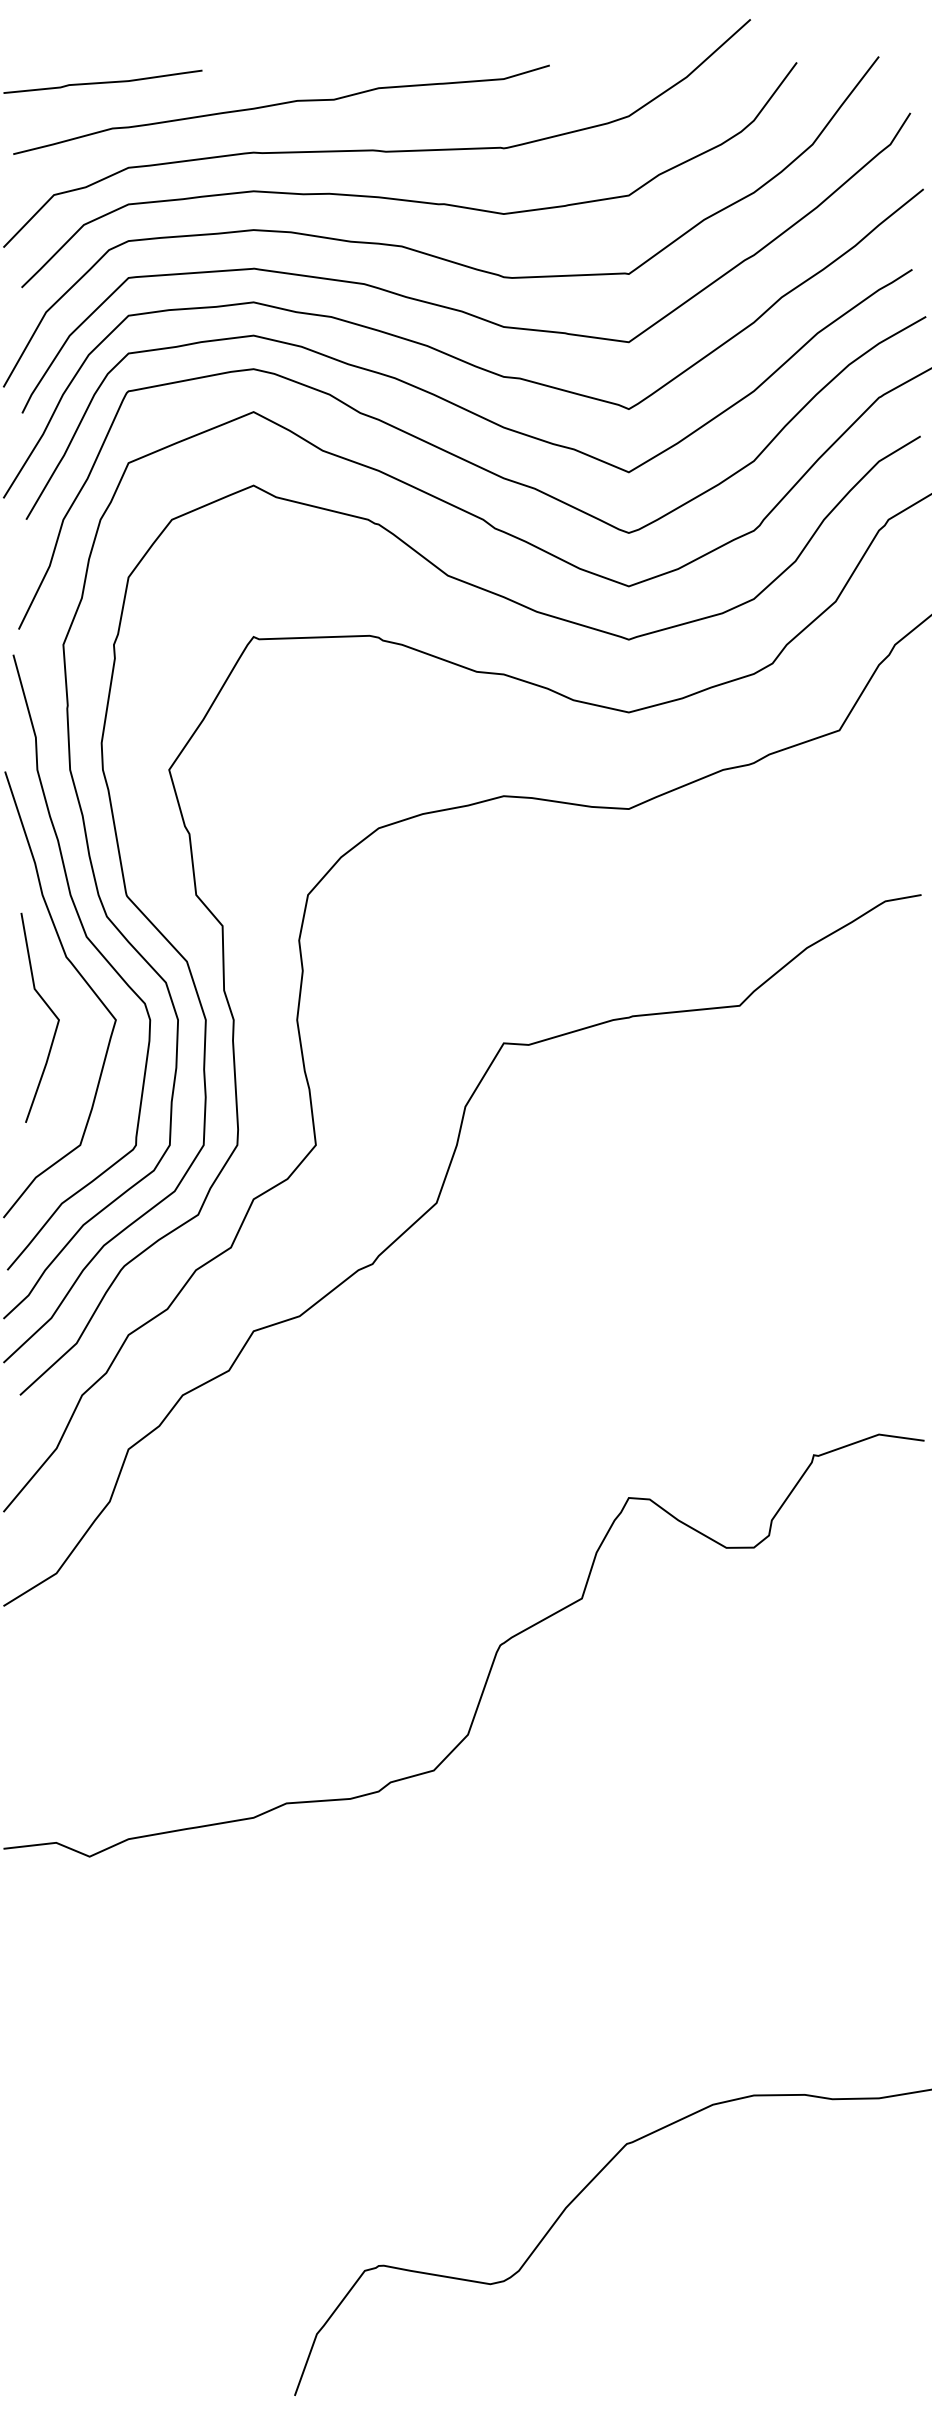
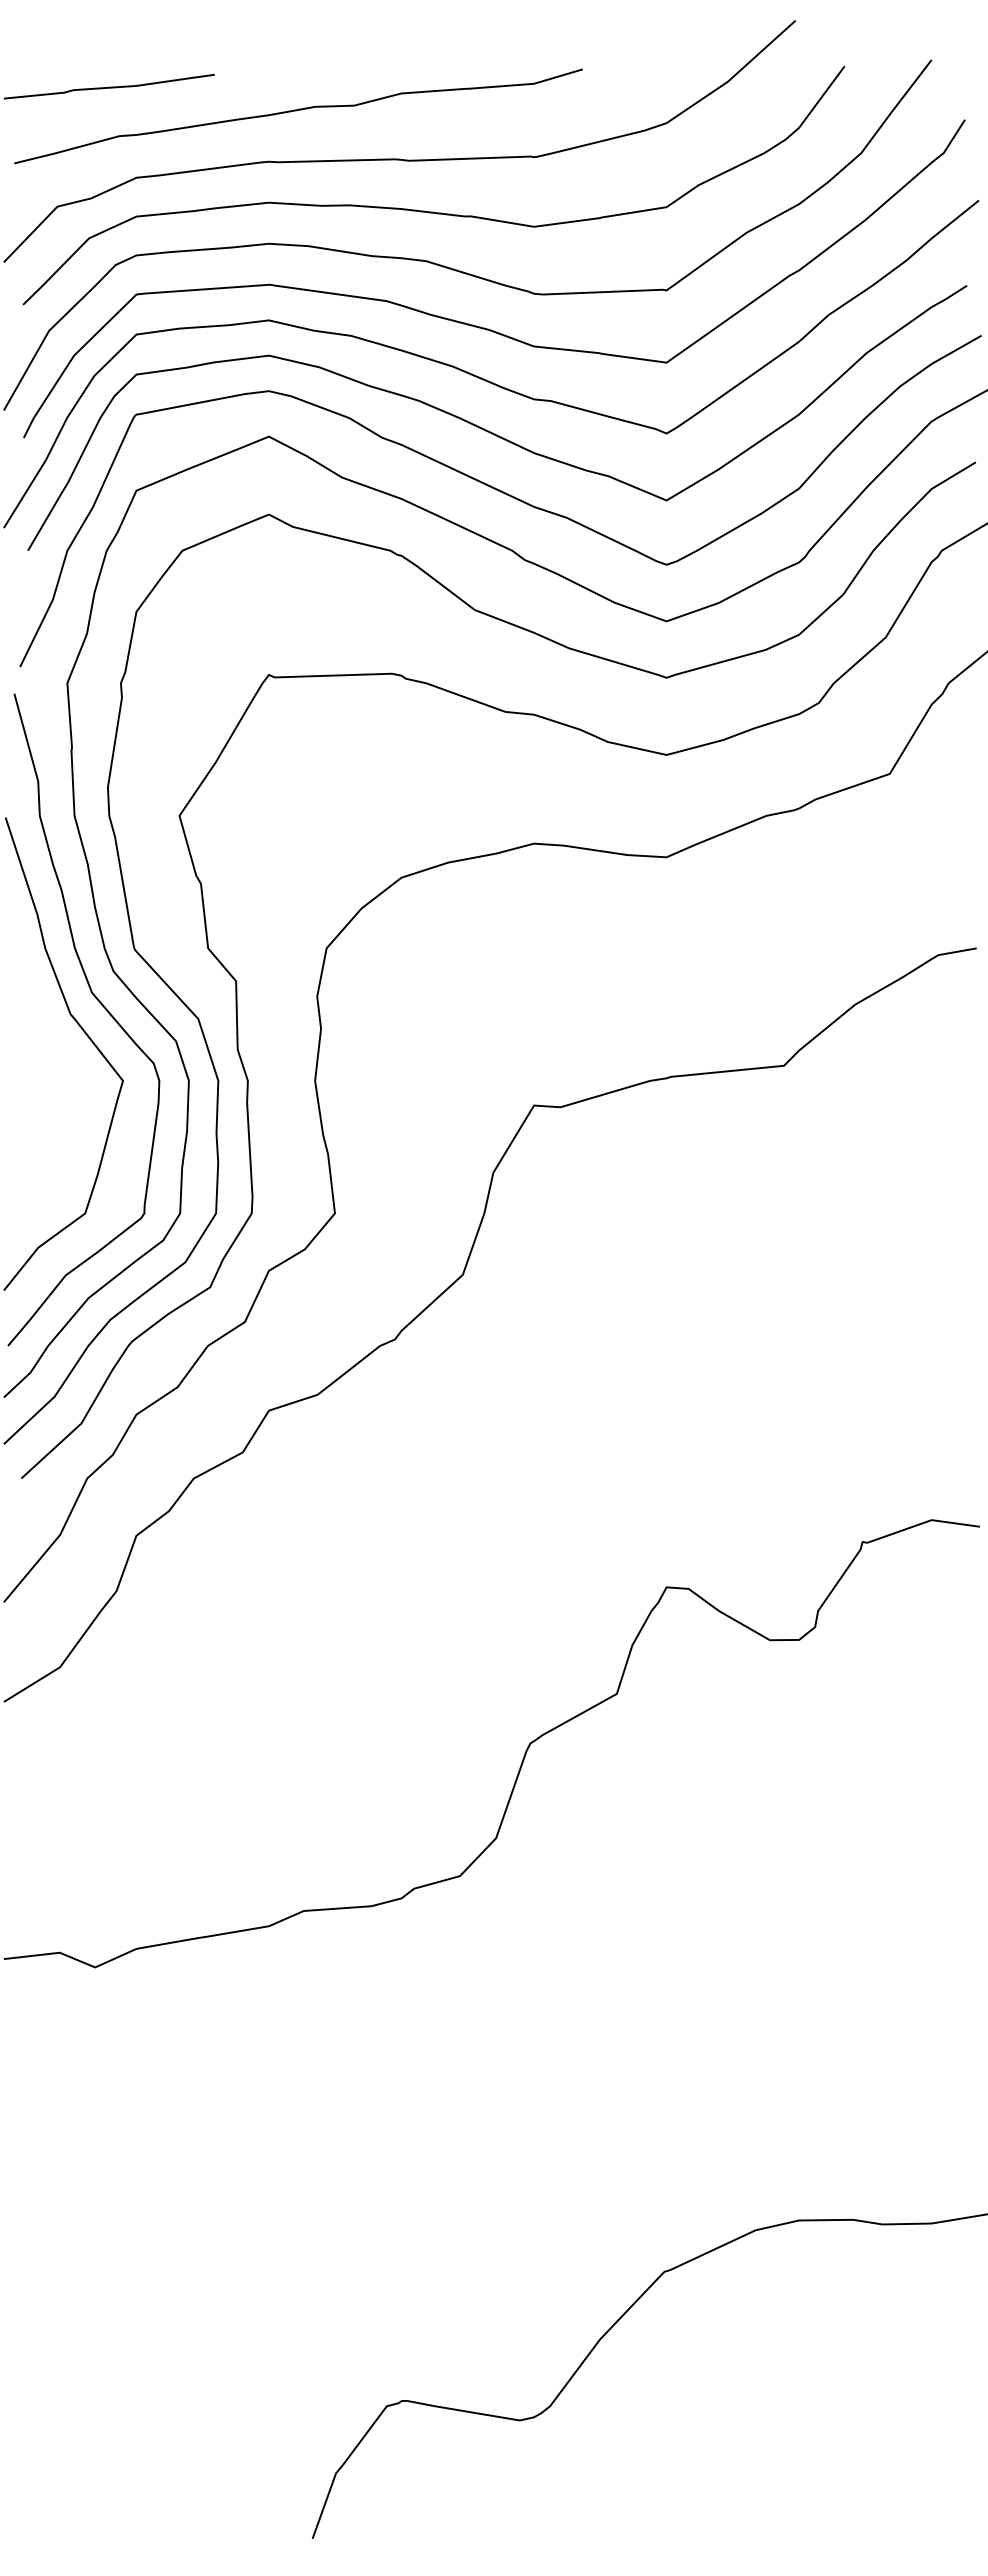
line: (51, 1012) -> (54, 1072), removed

